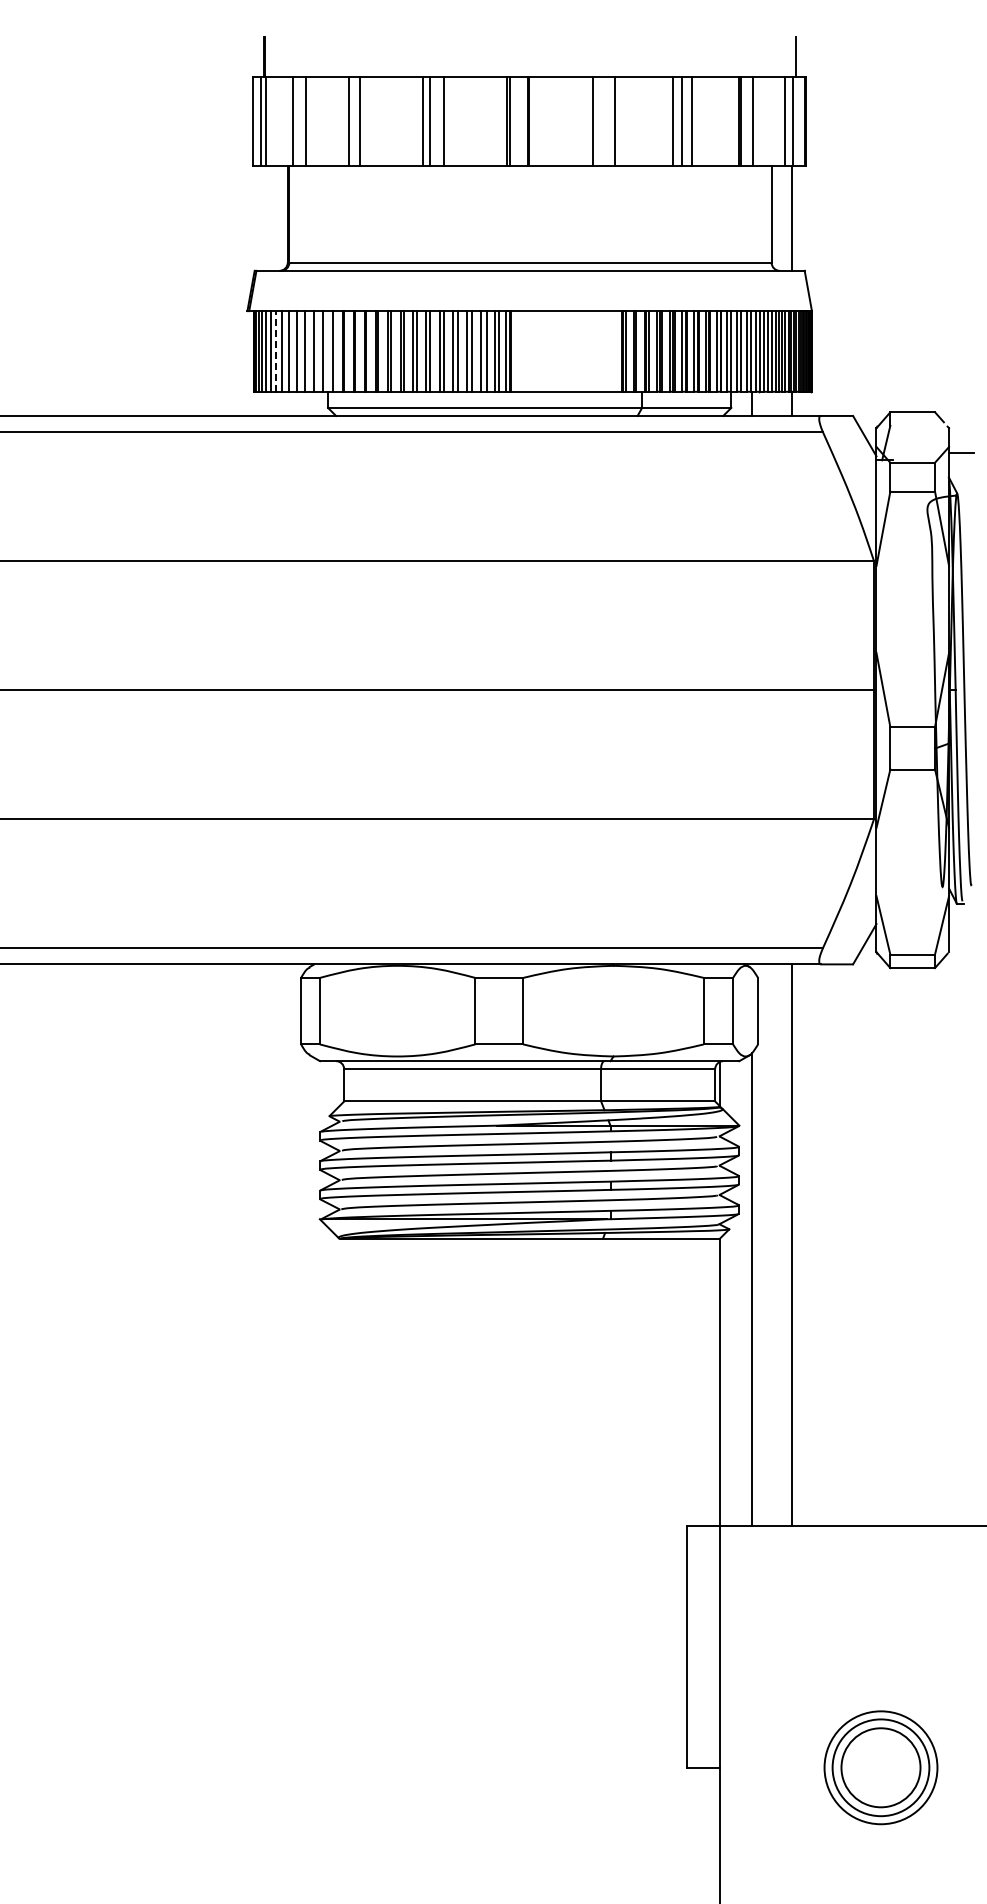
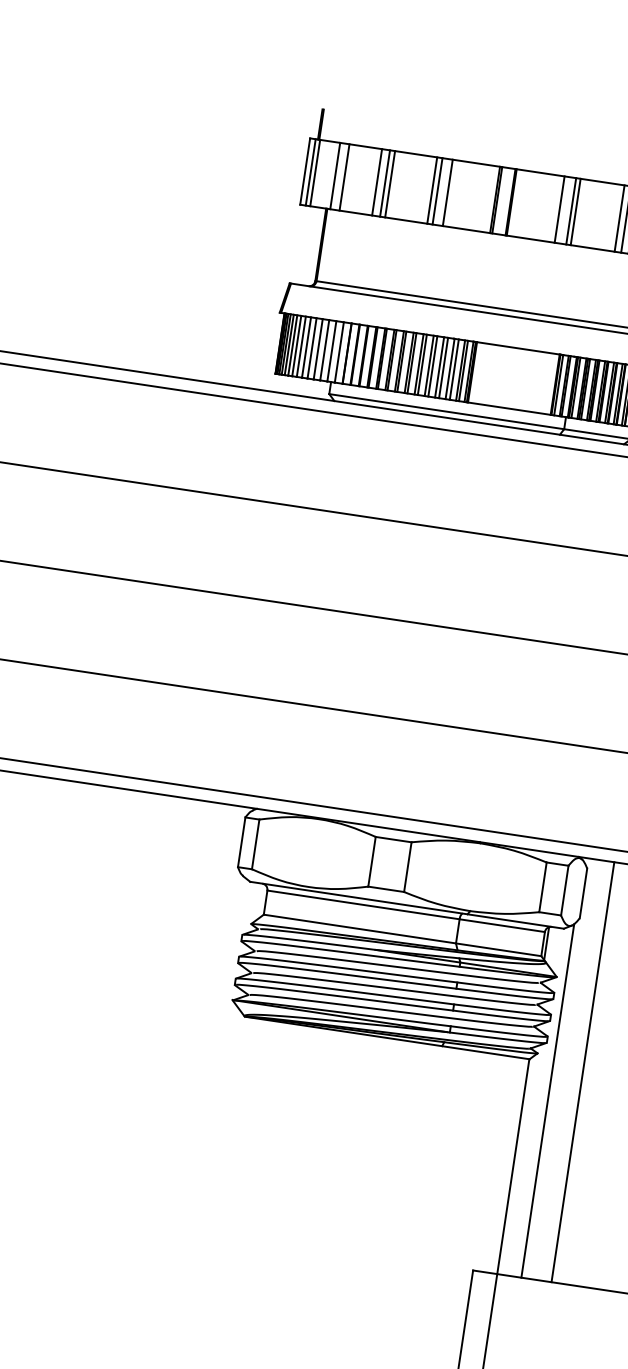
line: (366, 121) -> (390, 184), added
line: (608, 121) -> (571, 211), added
line: (276, 350) -> (297, 345), dashed -> solid

